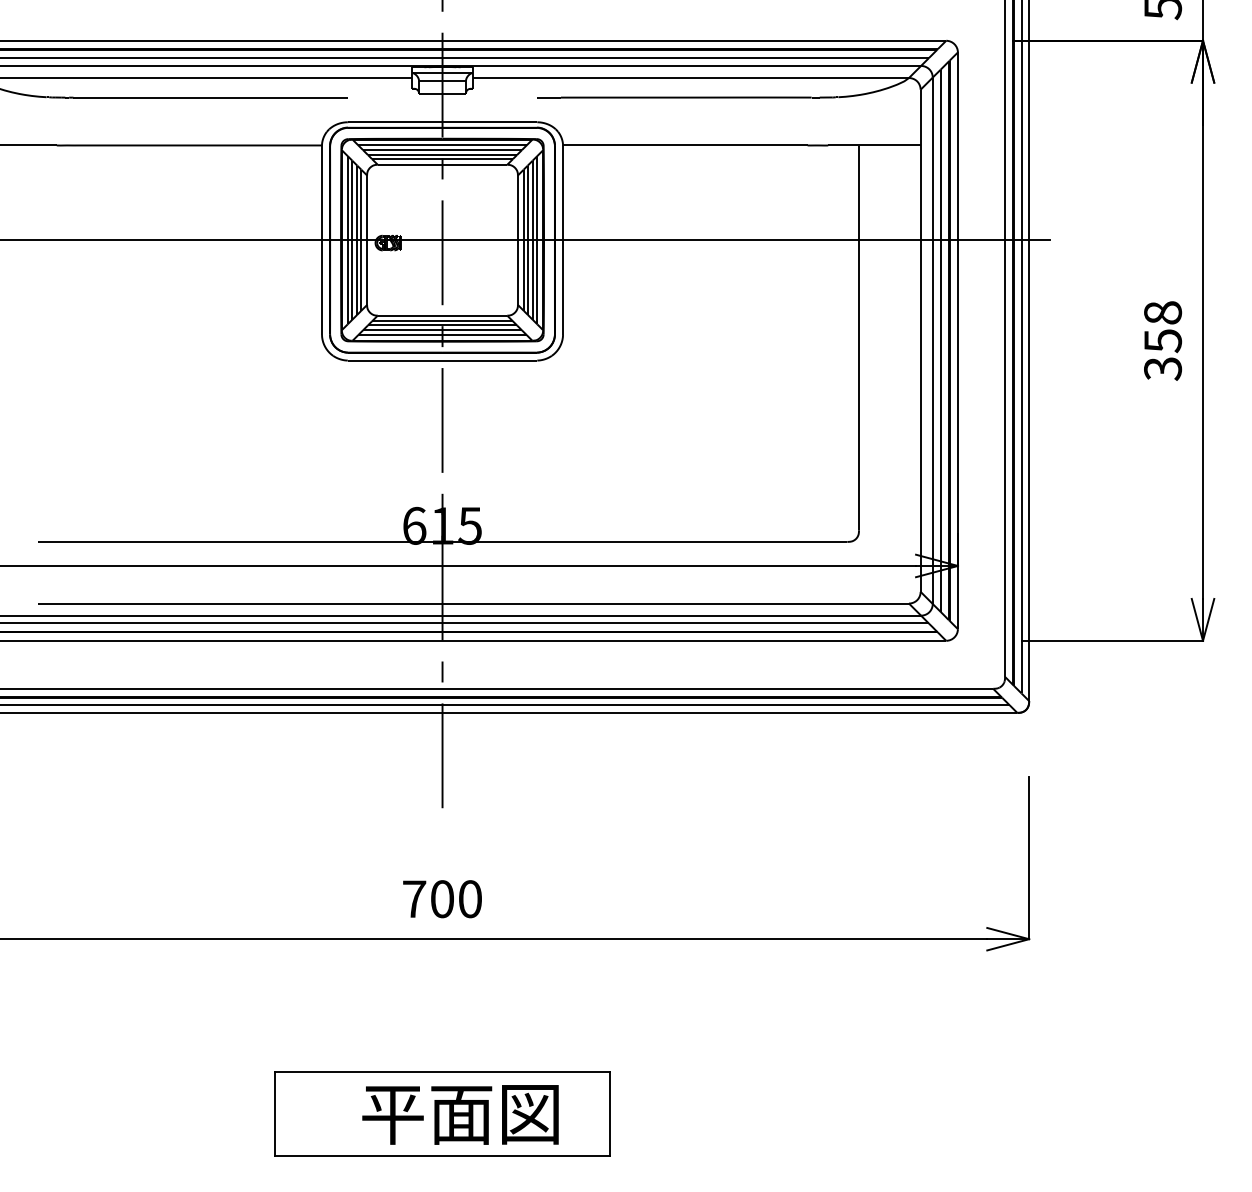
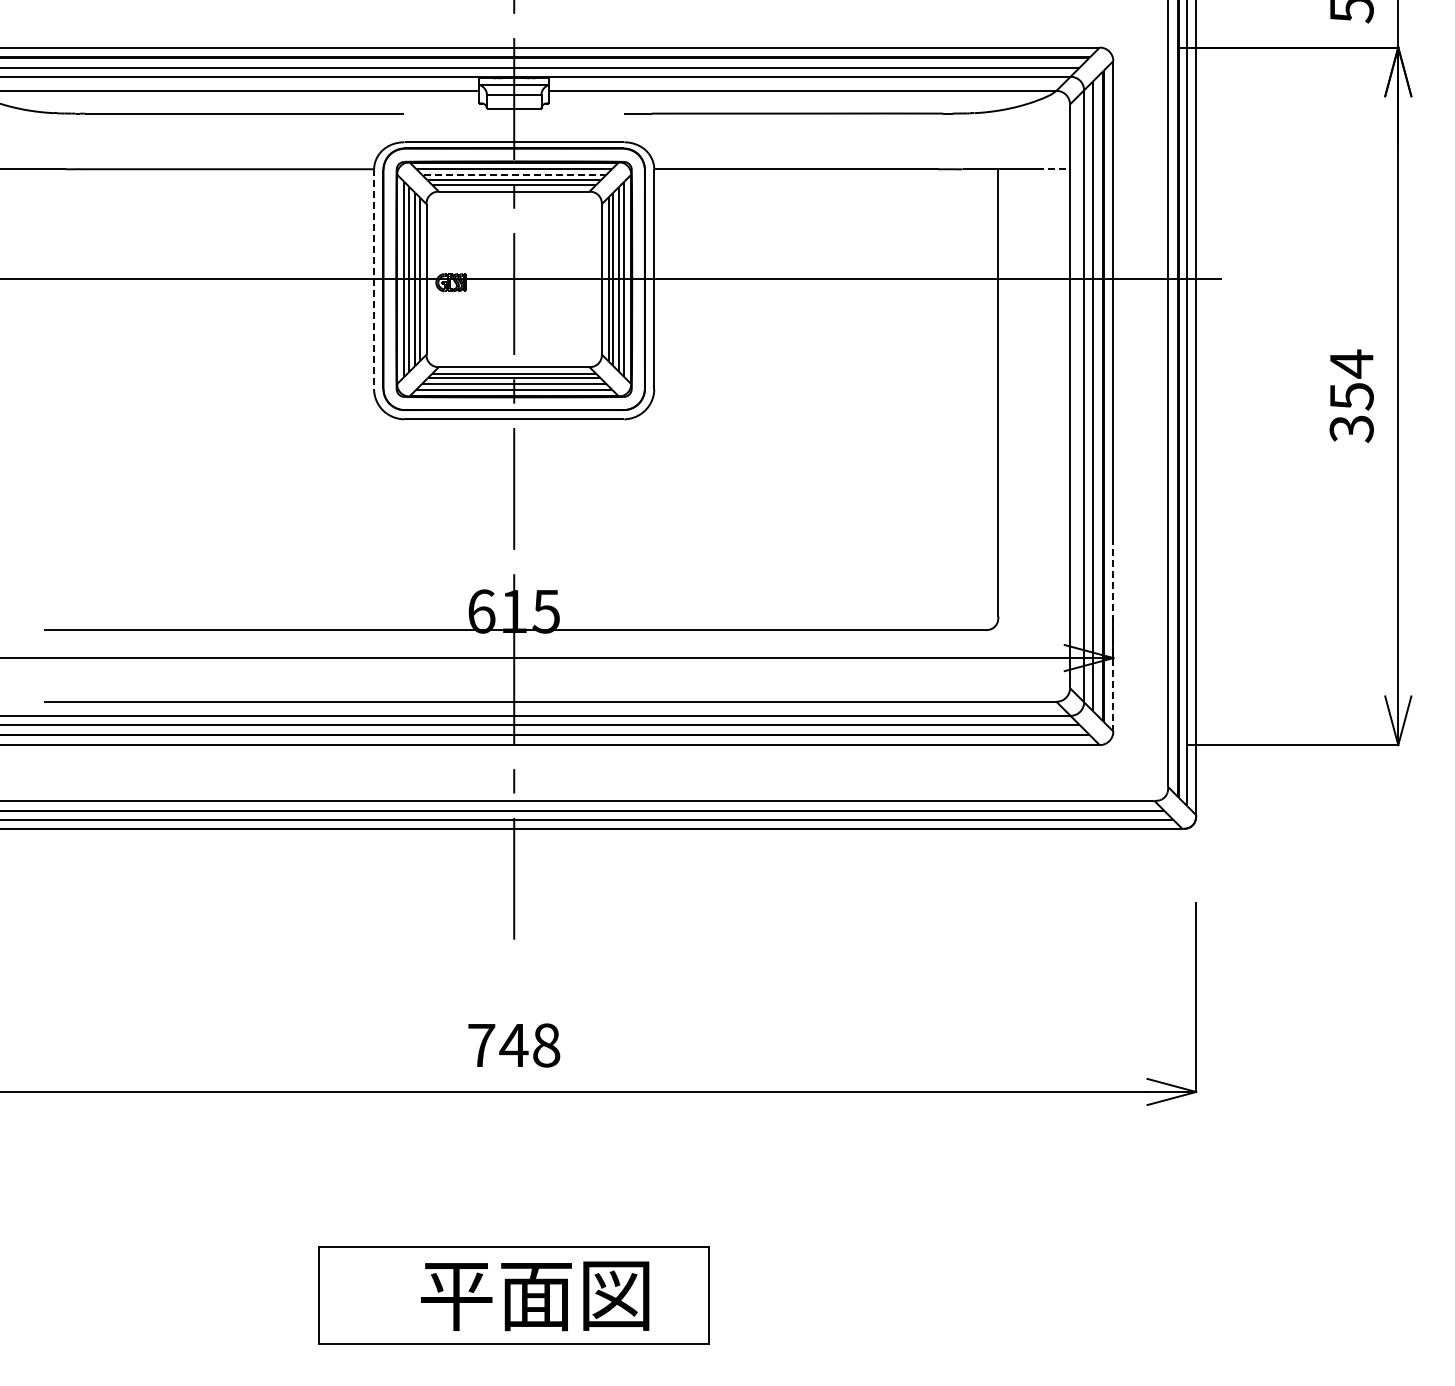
line: (907, 145) -> (1054, 169), solid -> dashed
line: (441, 149) -> (513, 174), solid -> dashed
line: (322, 240) -> (374, 279), solid -> dashed
text: (1162, 312) -> (1351, 363), 358 -> 354
line: (958, 547) -> (1113, 636), solid -> dashed
text: (455, 899) -> (529, 1045), 700 -> 748

